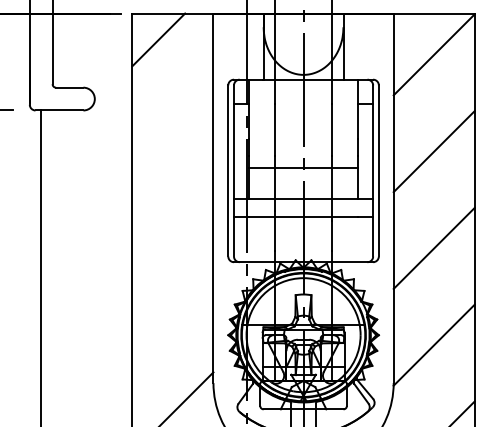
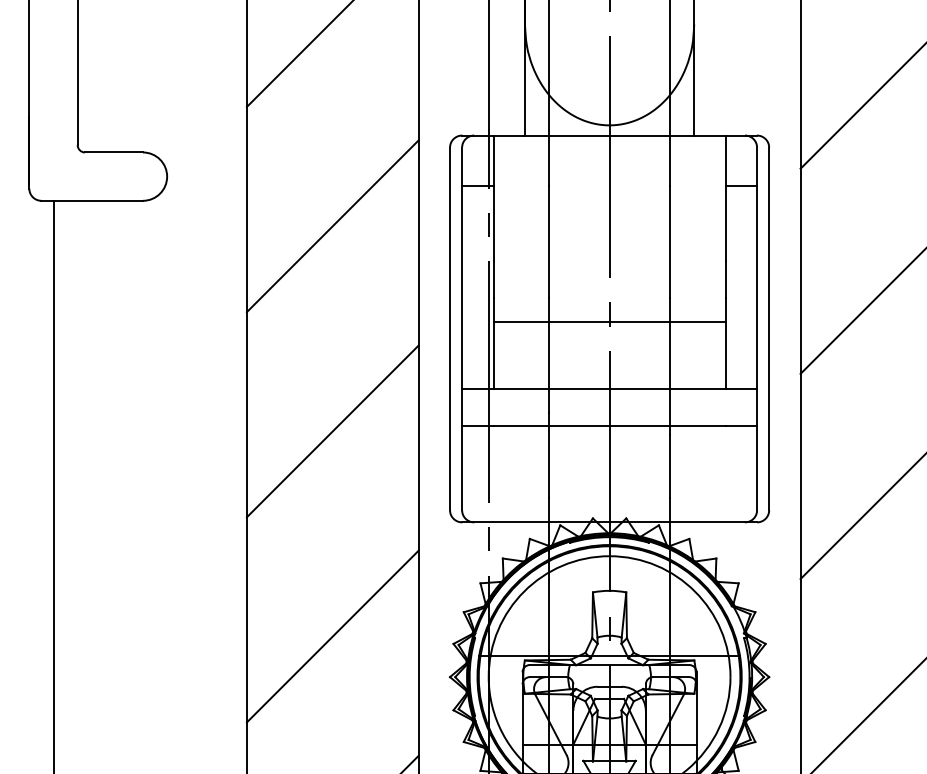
line: (172, 122) -> (331, 226), added
line: (172, 218) -> (331, 429), added
line: (172, 315) -> (331, 635), added

